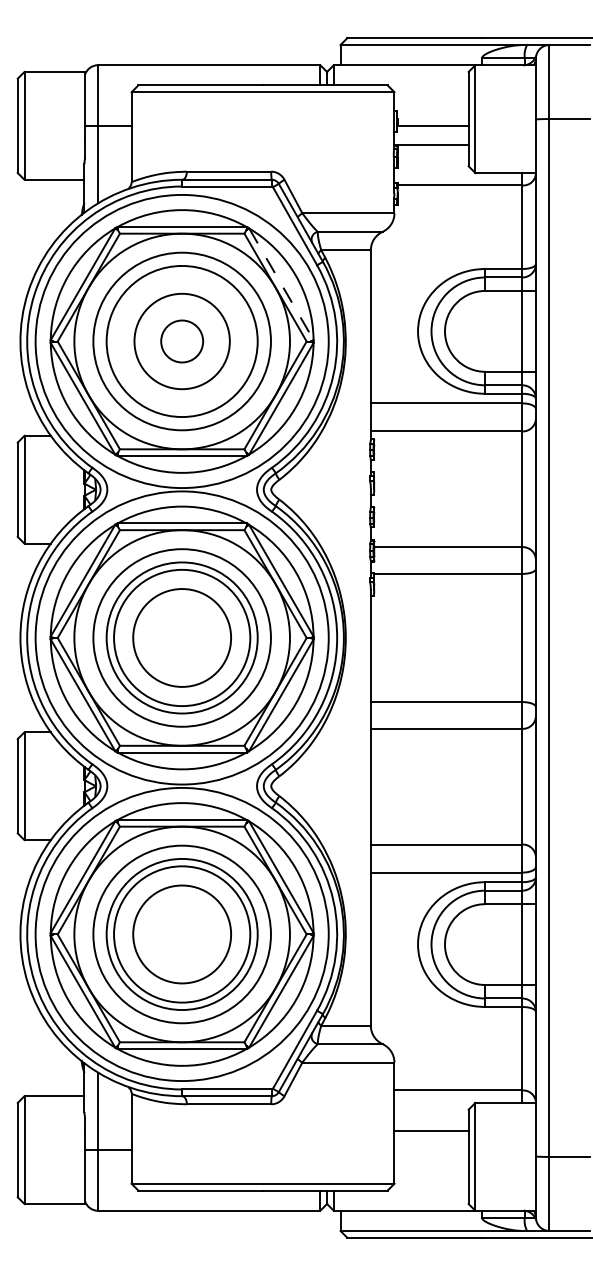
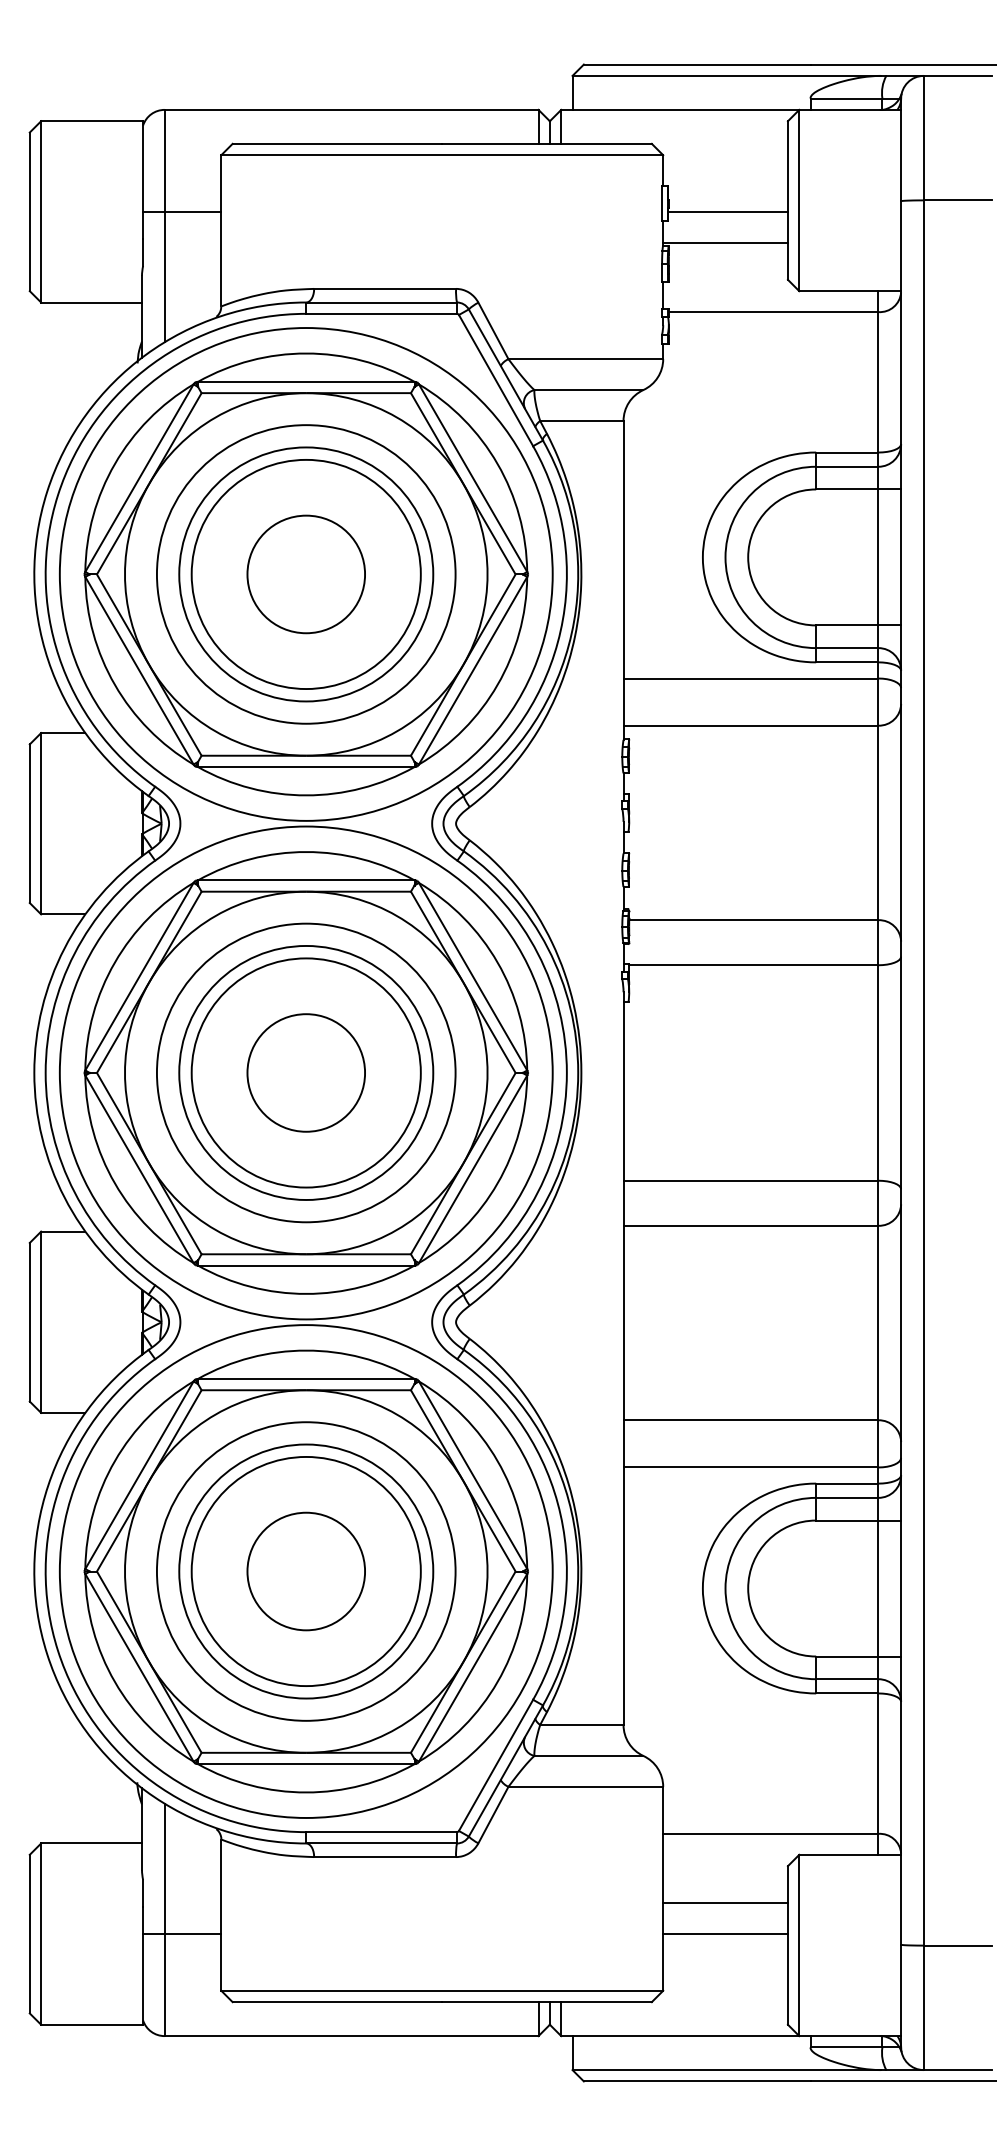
line: (281, 284) -> (473, 478), dashed -> solid
circle: (182, 341) -> (306, 574), size x1.43
circle: (182, 341) -> (306, 574), size x1.67
circle: (182, 637) -> (306, 1072), size x0.71
circle: (182, 934) -> (306, 1571), size x0.71
line: (431, 1150) -> (725, 1934), added

